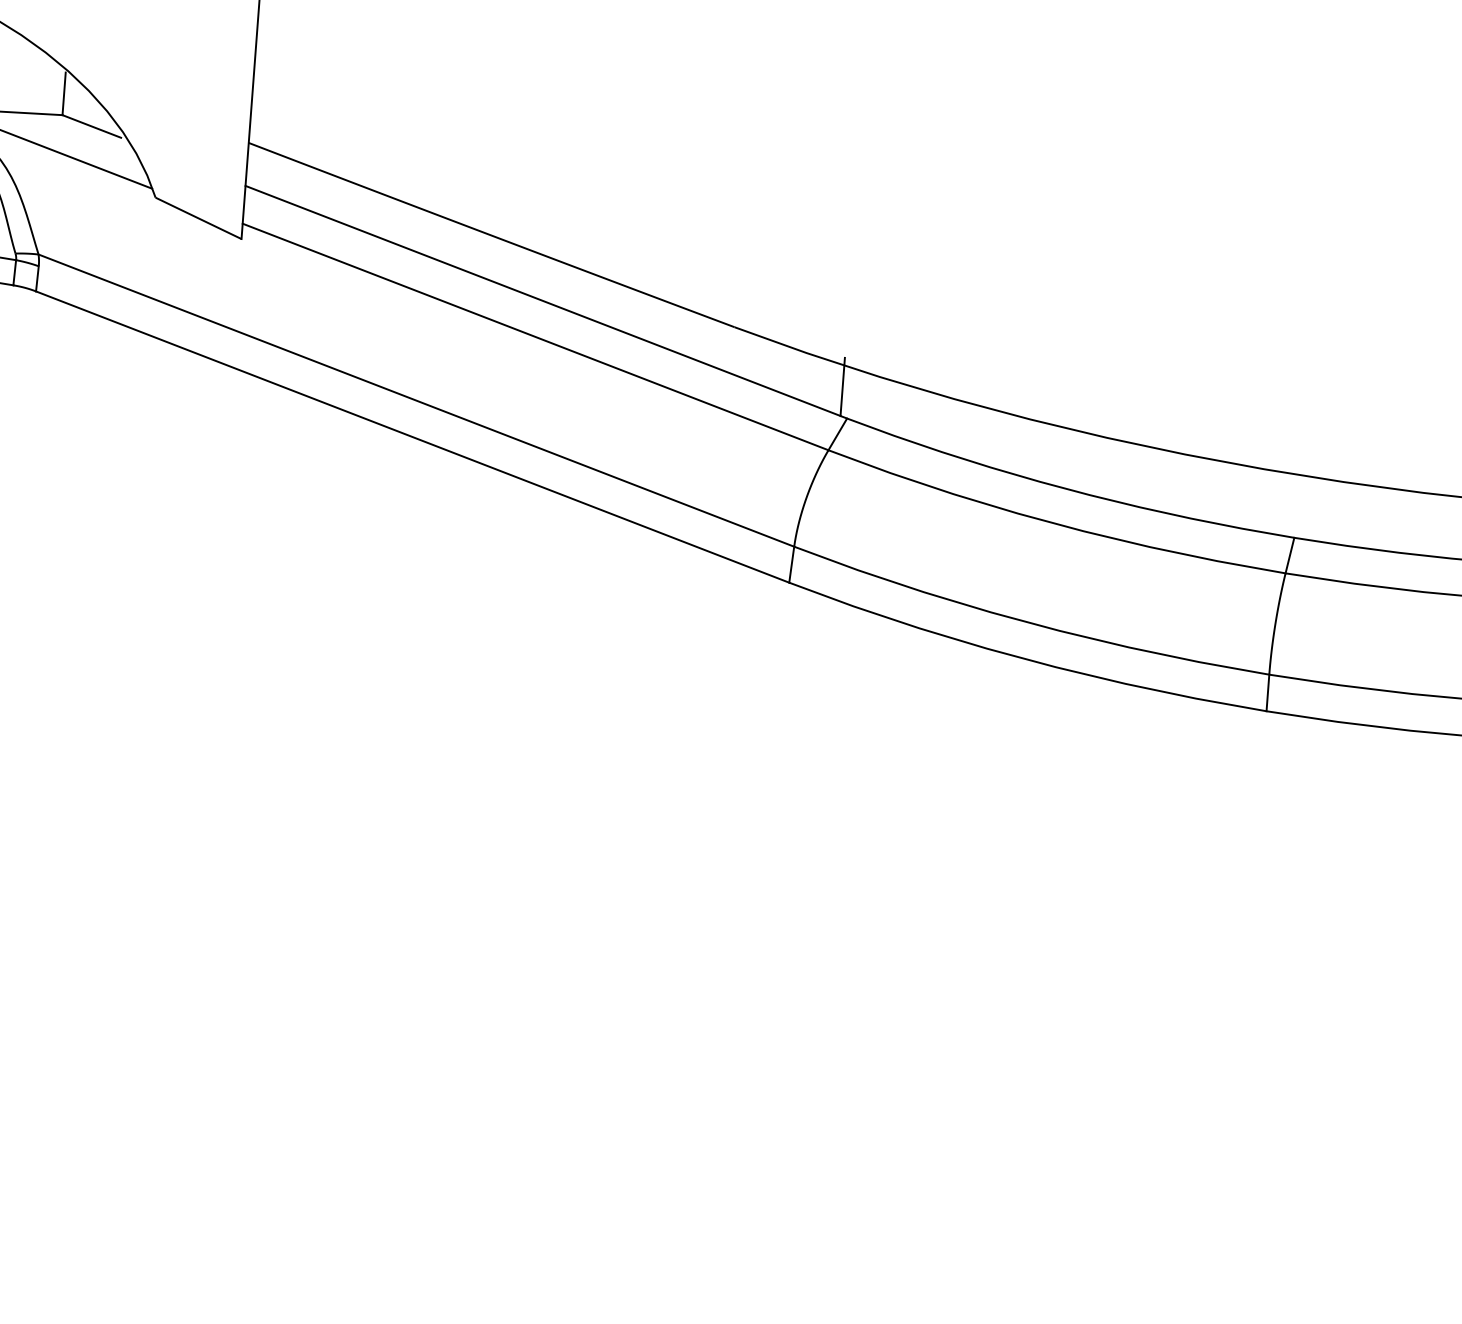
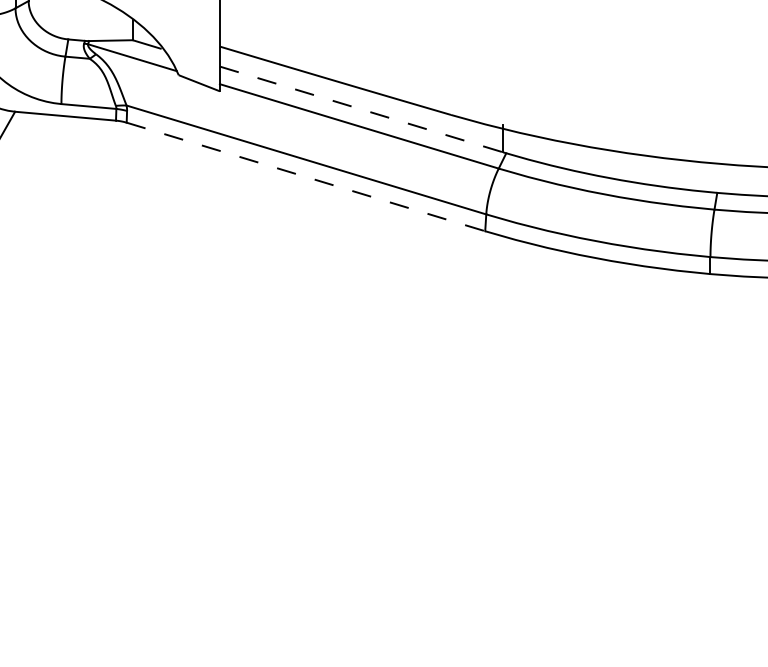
line: (542, 301) -> (361, 109), solid -> dashed
line: (413, 438) -> (306, 177), solid -> dashed

